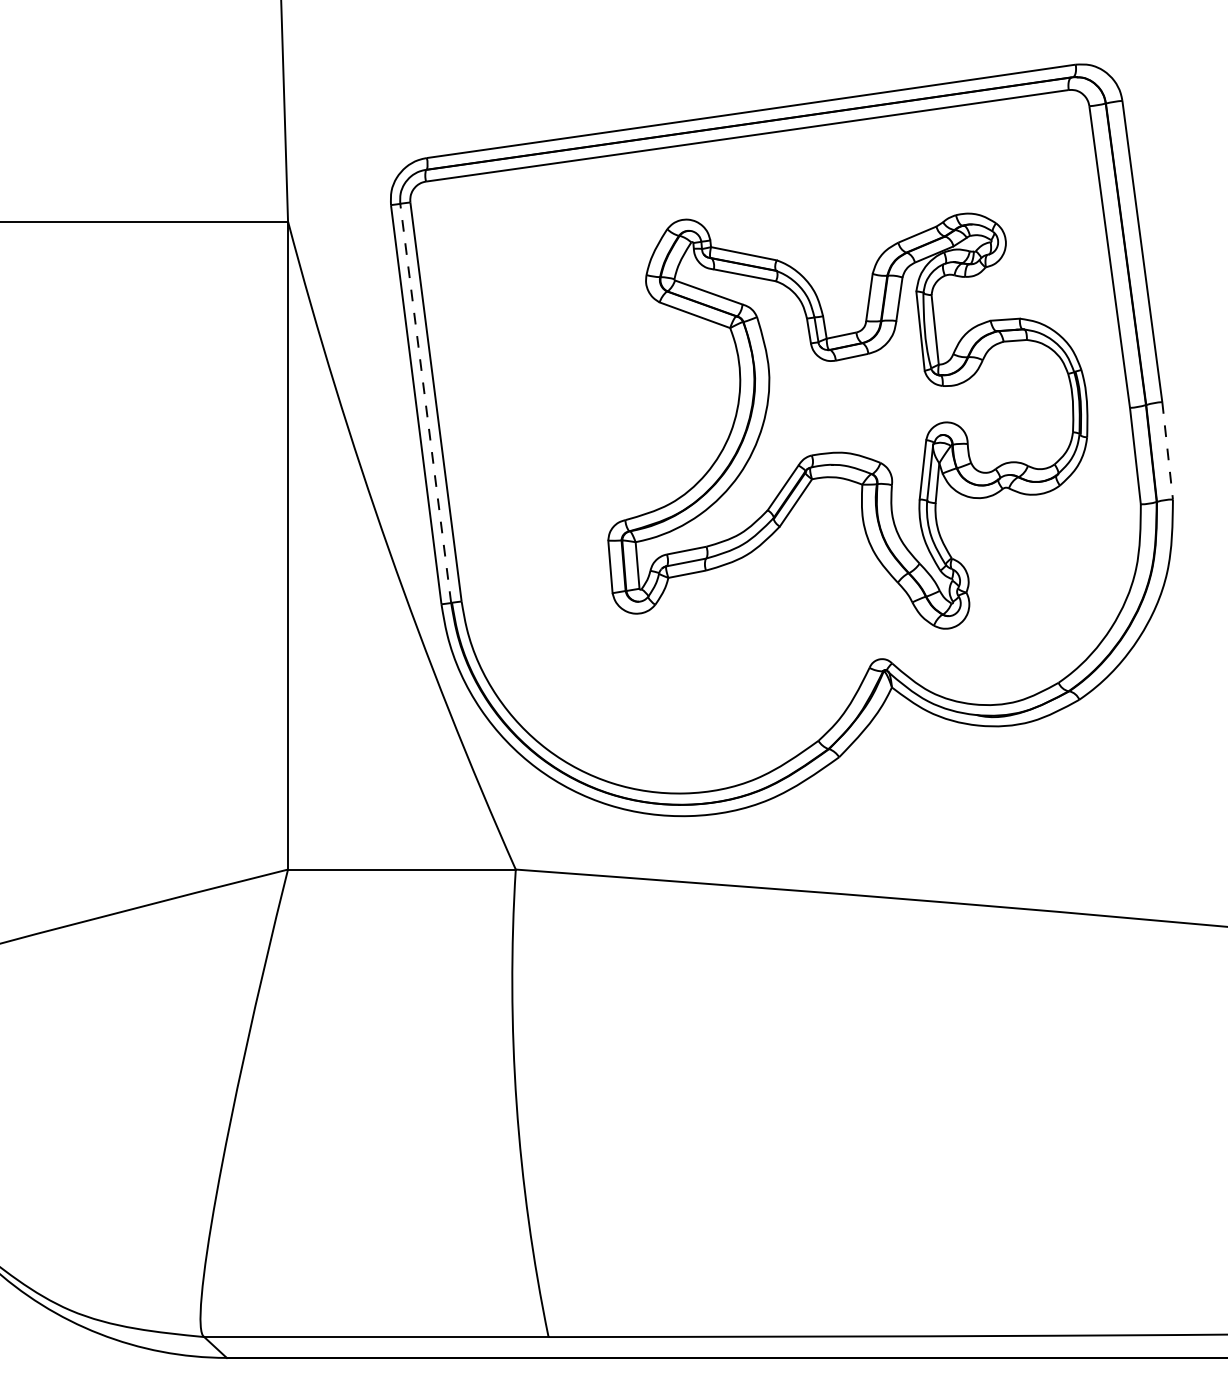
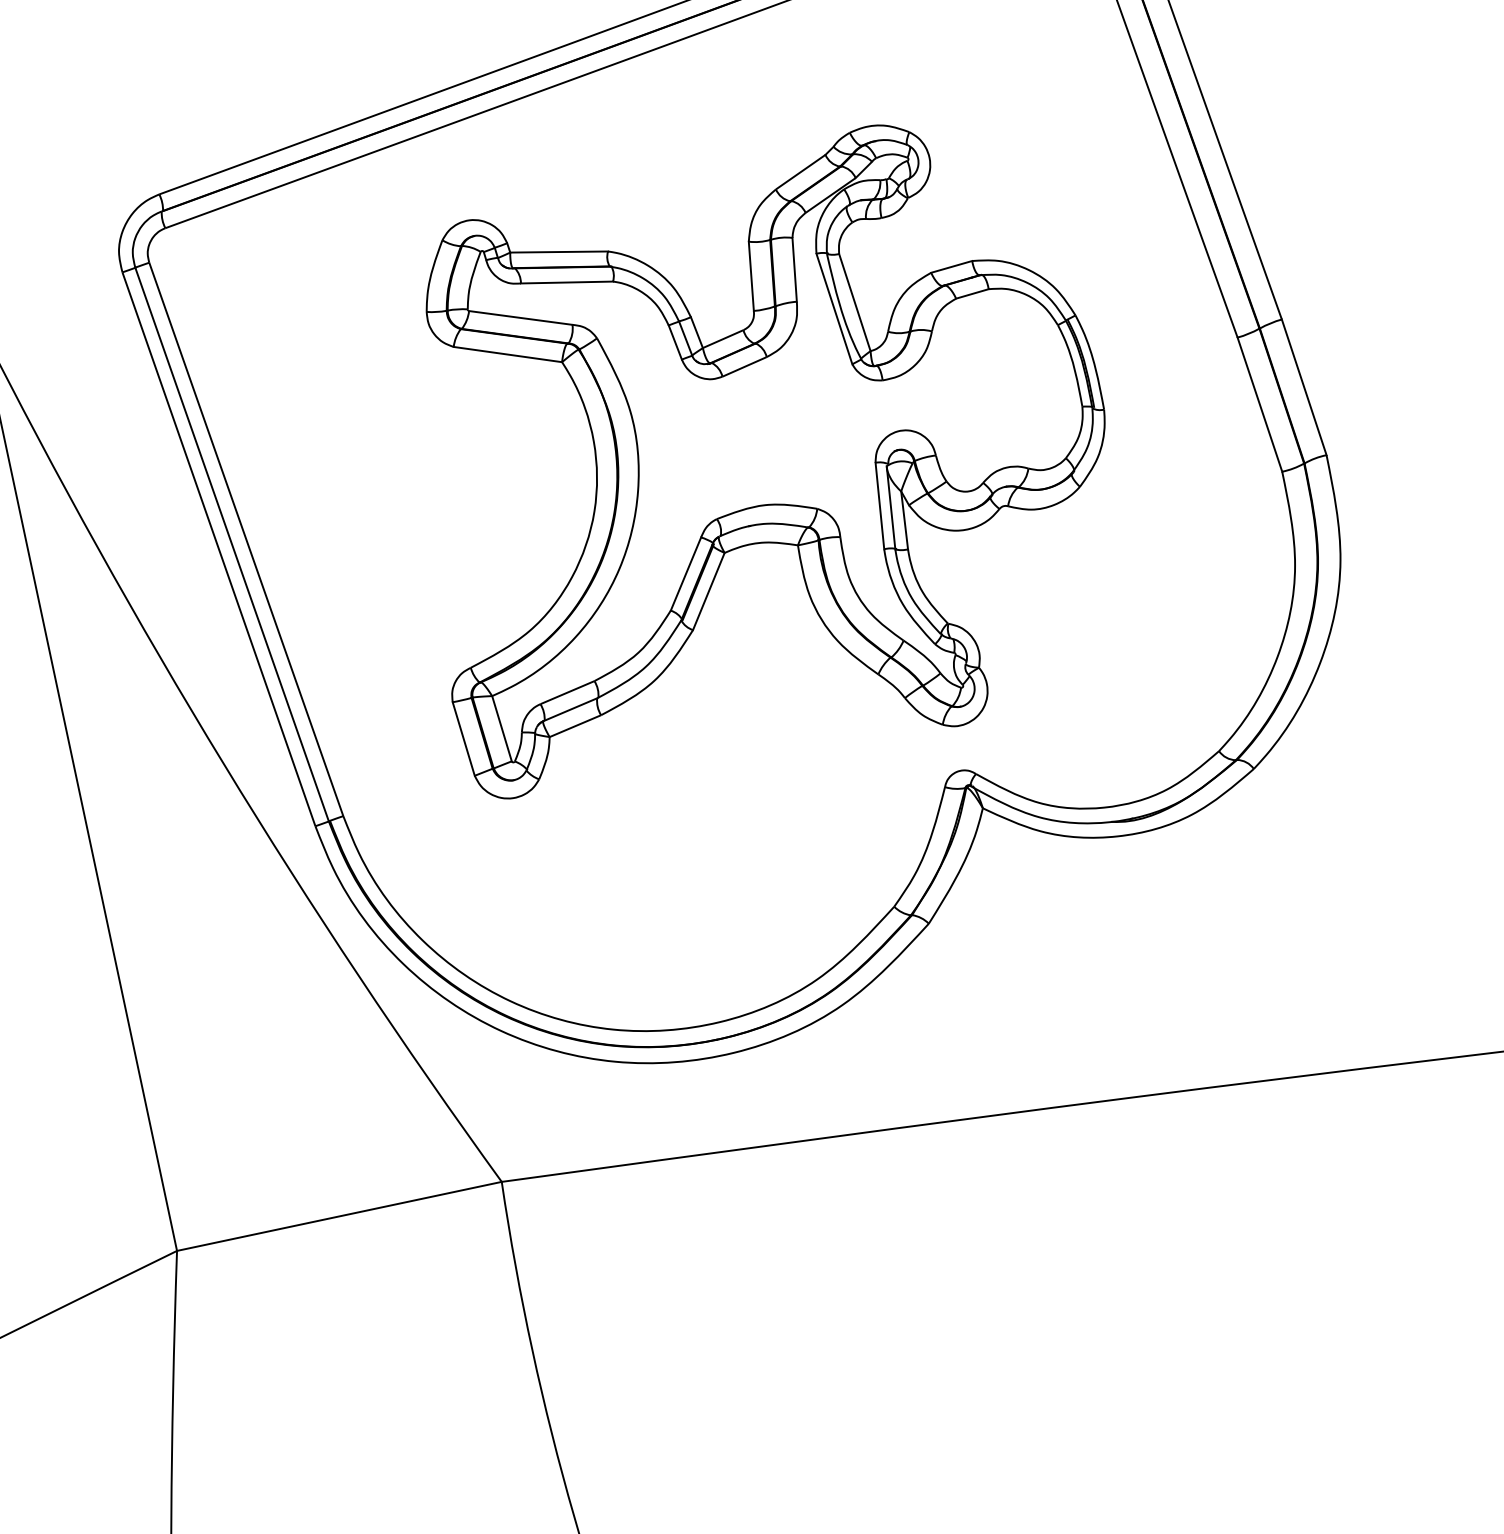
line: (425, 402) -> (231, 543), dashed -> solid
part: (847, 420) -> (757, 458), moved
line: (1167, 451) -> (1304, 388), dashed -> solid

